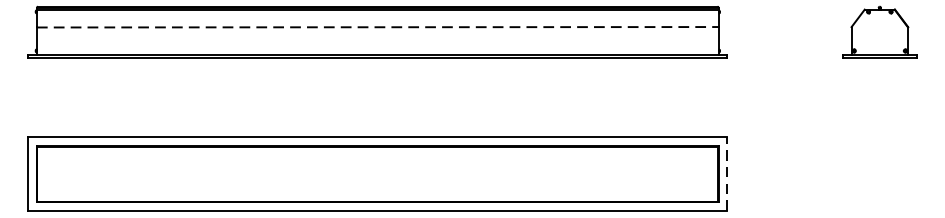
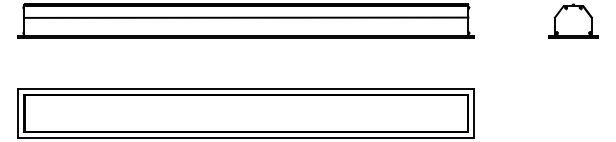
line: (378, 26) -> (246, 17), dashed -> solid
line: (728, 174) -> (474, 113), dashed -> solid

